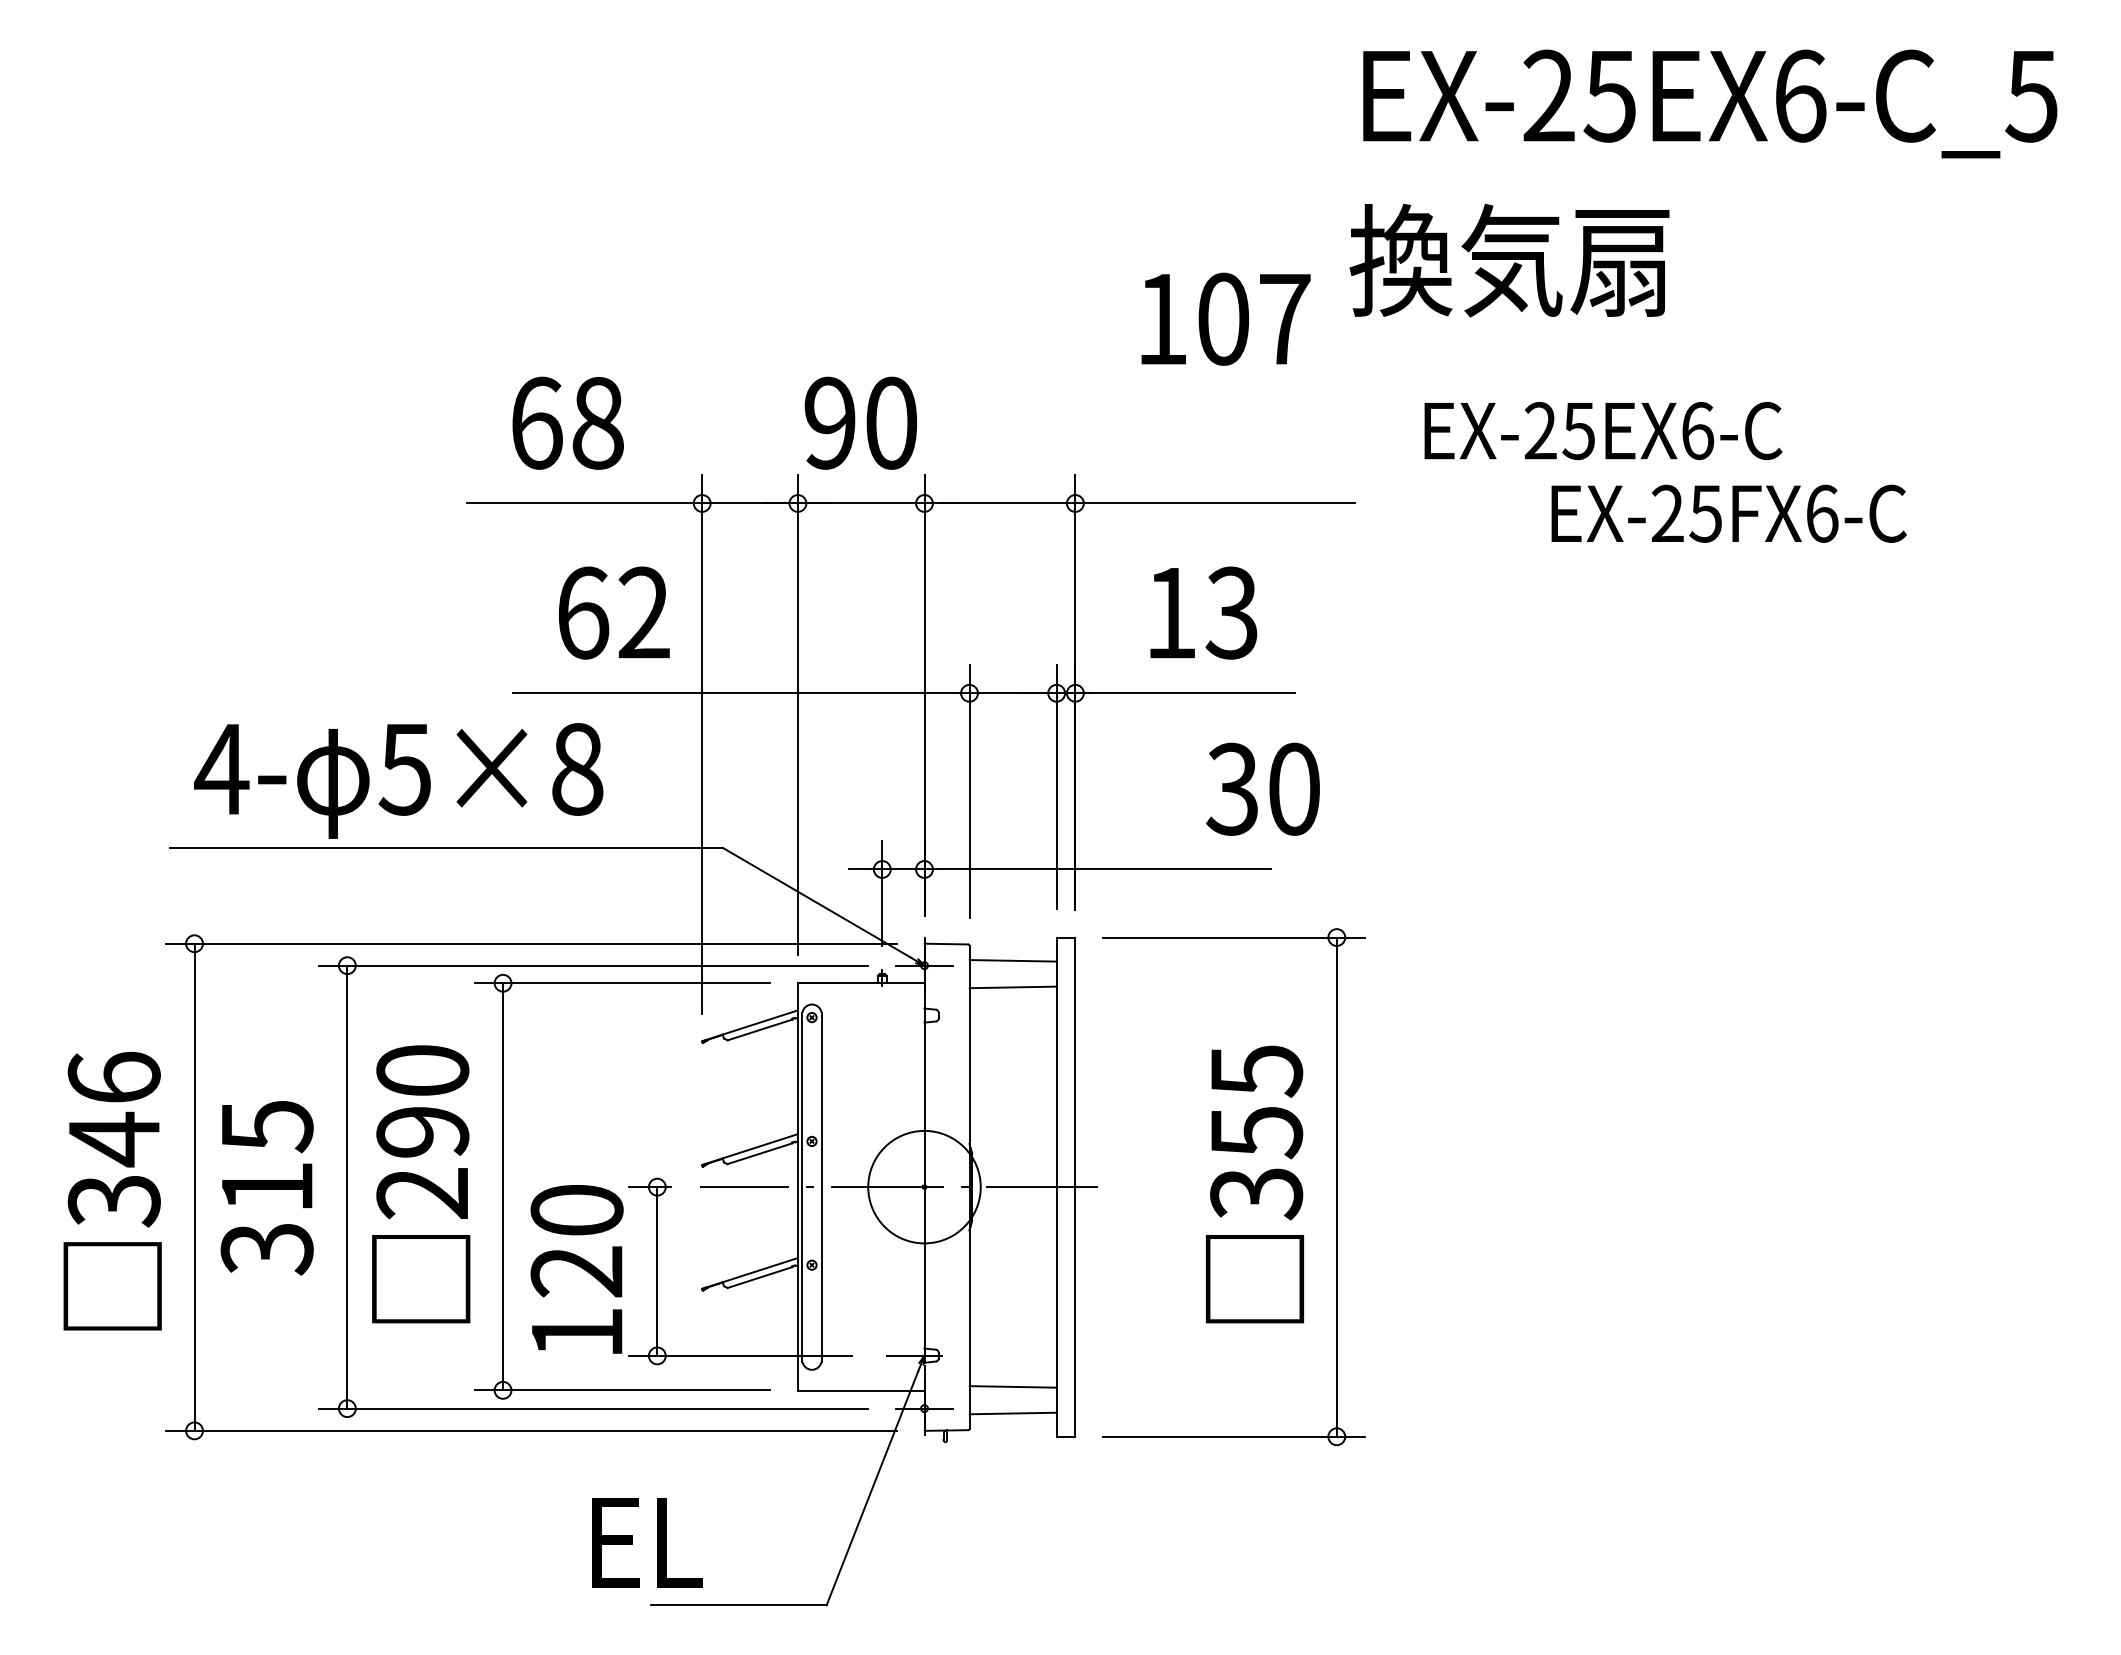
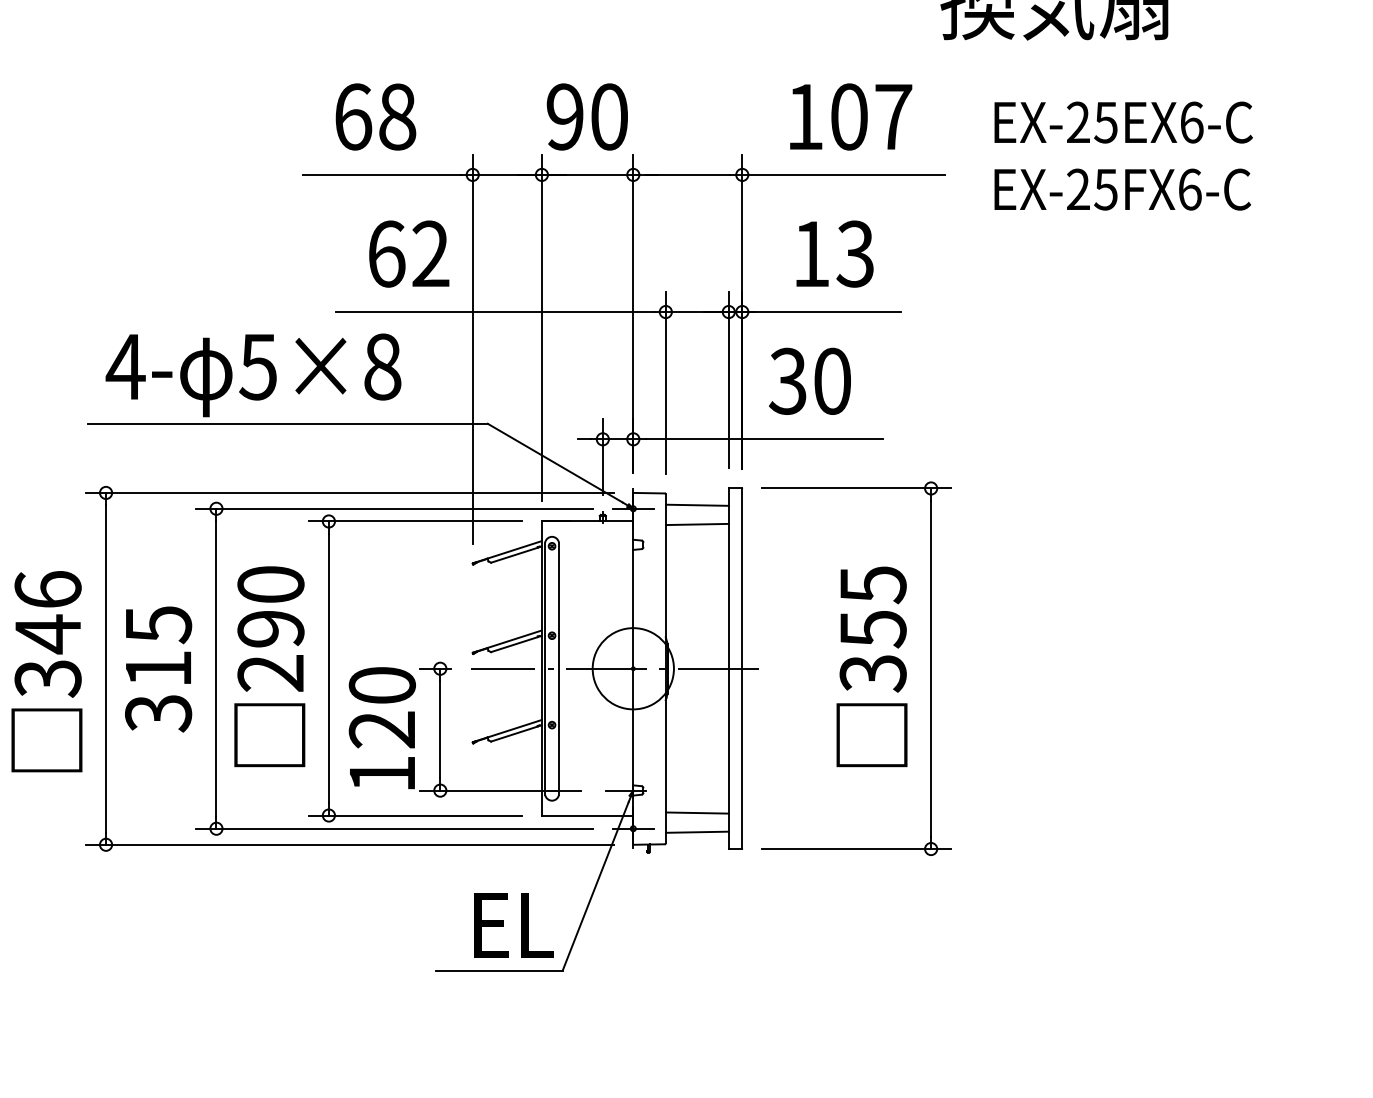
text: (1225, 318) -> (850, 116), moved
text: (1728, 513) -> (1122, 189), moved
text: (1262, 788) -> (809, 380), moved
text: (647, 1542) -> (514, 925), moved

